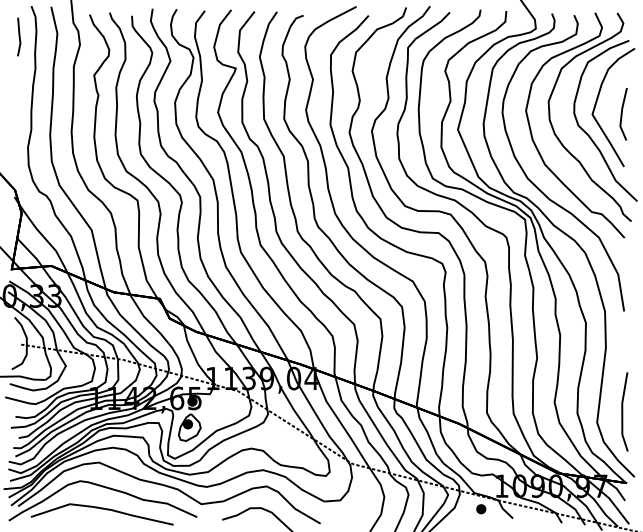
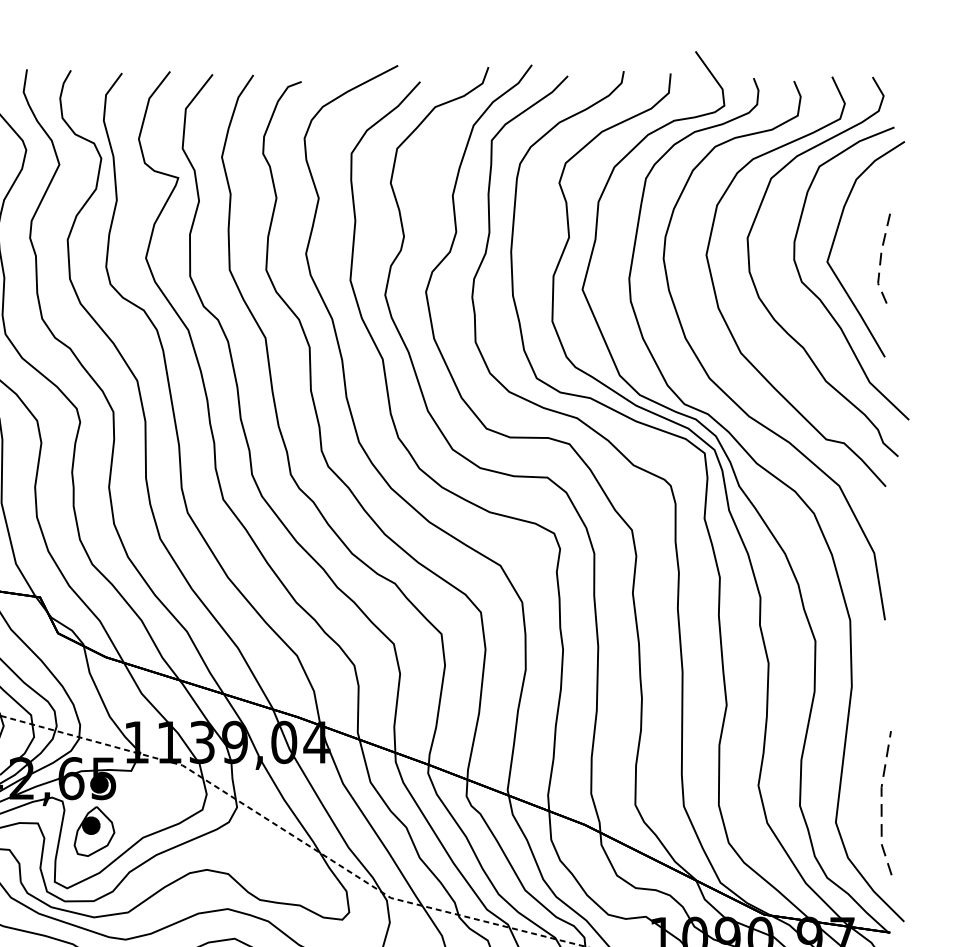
line: (621, 115) -> (880, 263), solid -> dashed
line: (622, 412) -> (882, 804), solid -> dashed

